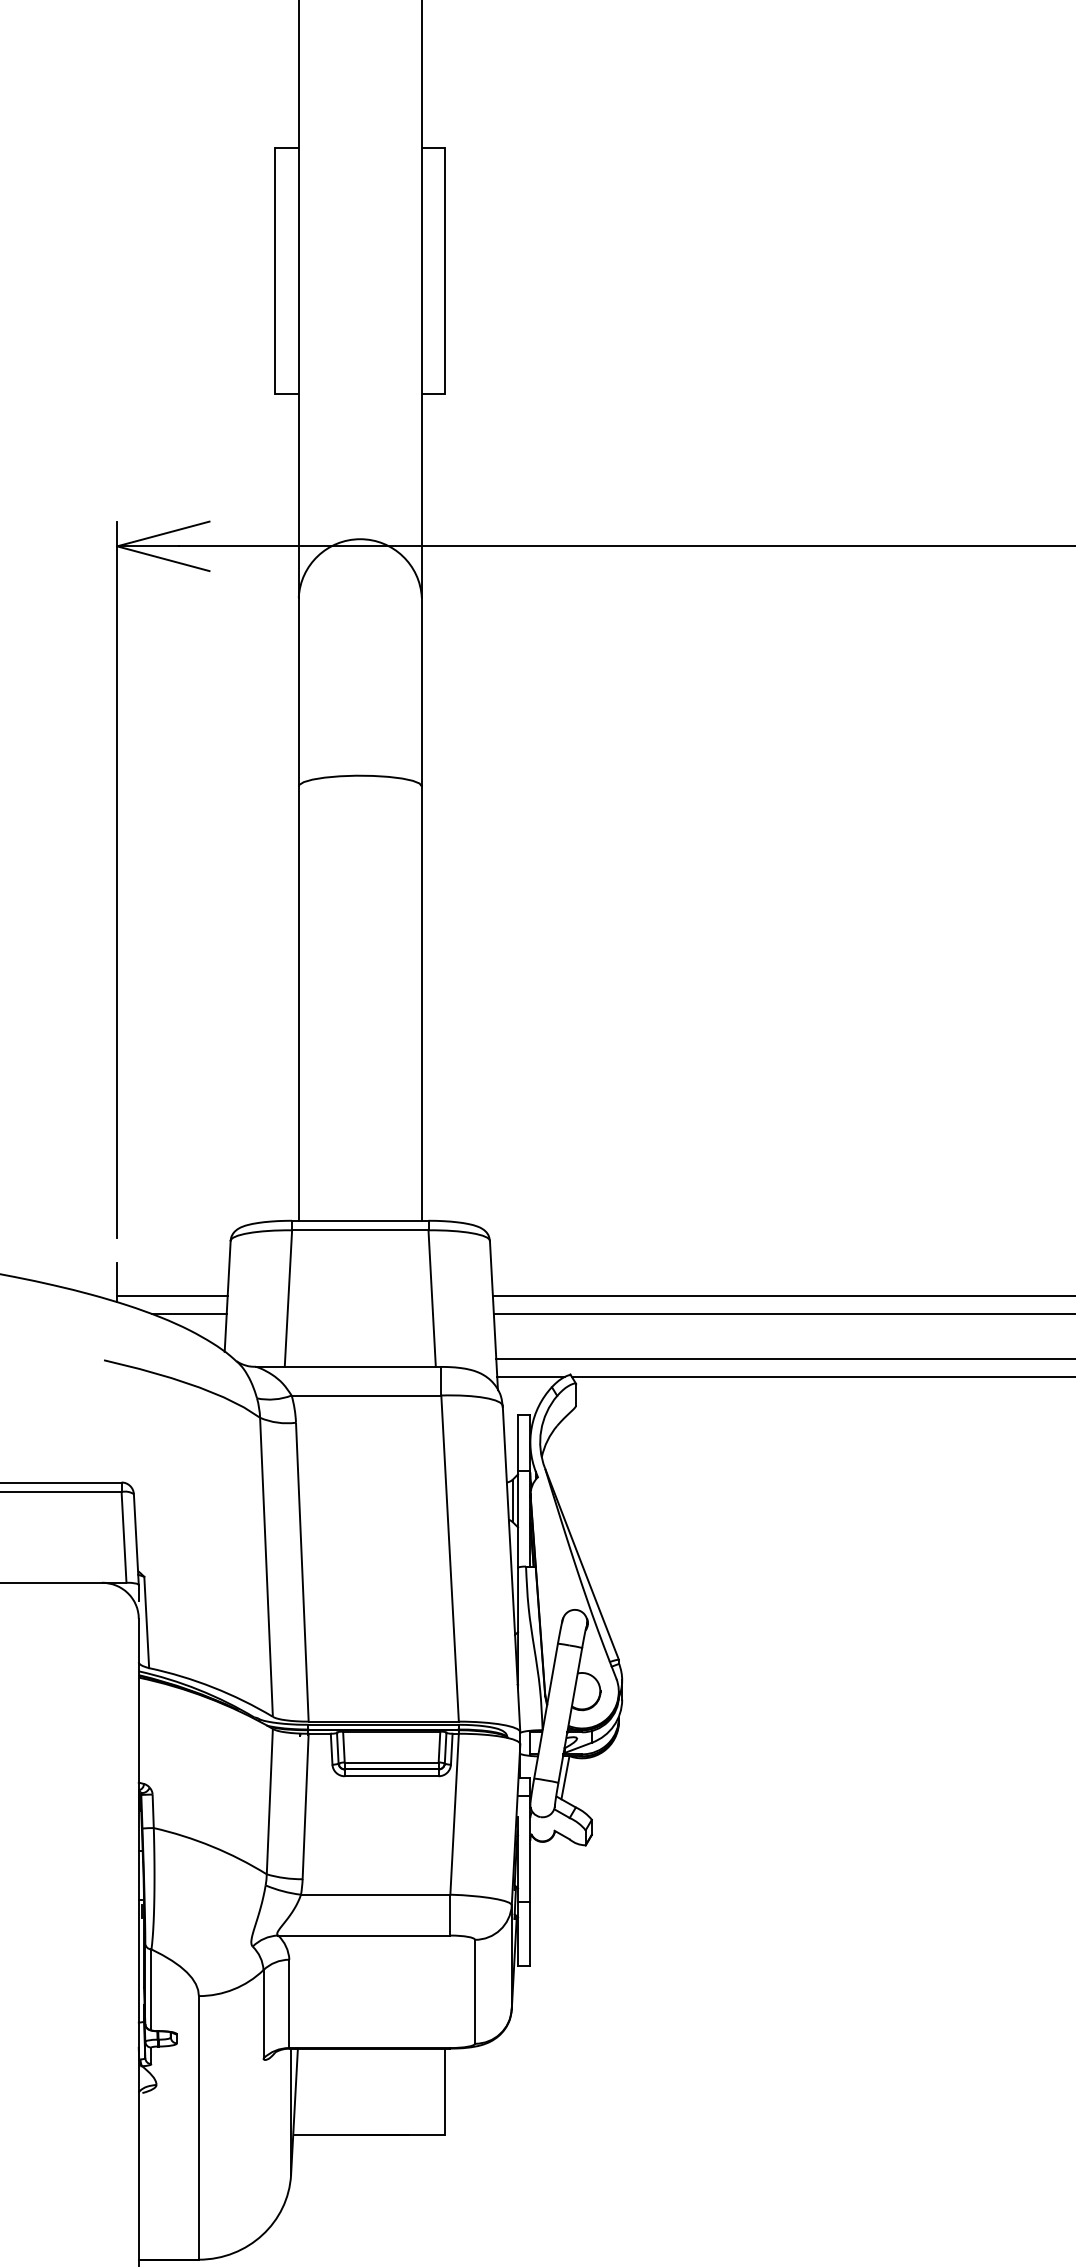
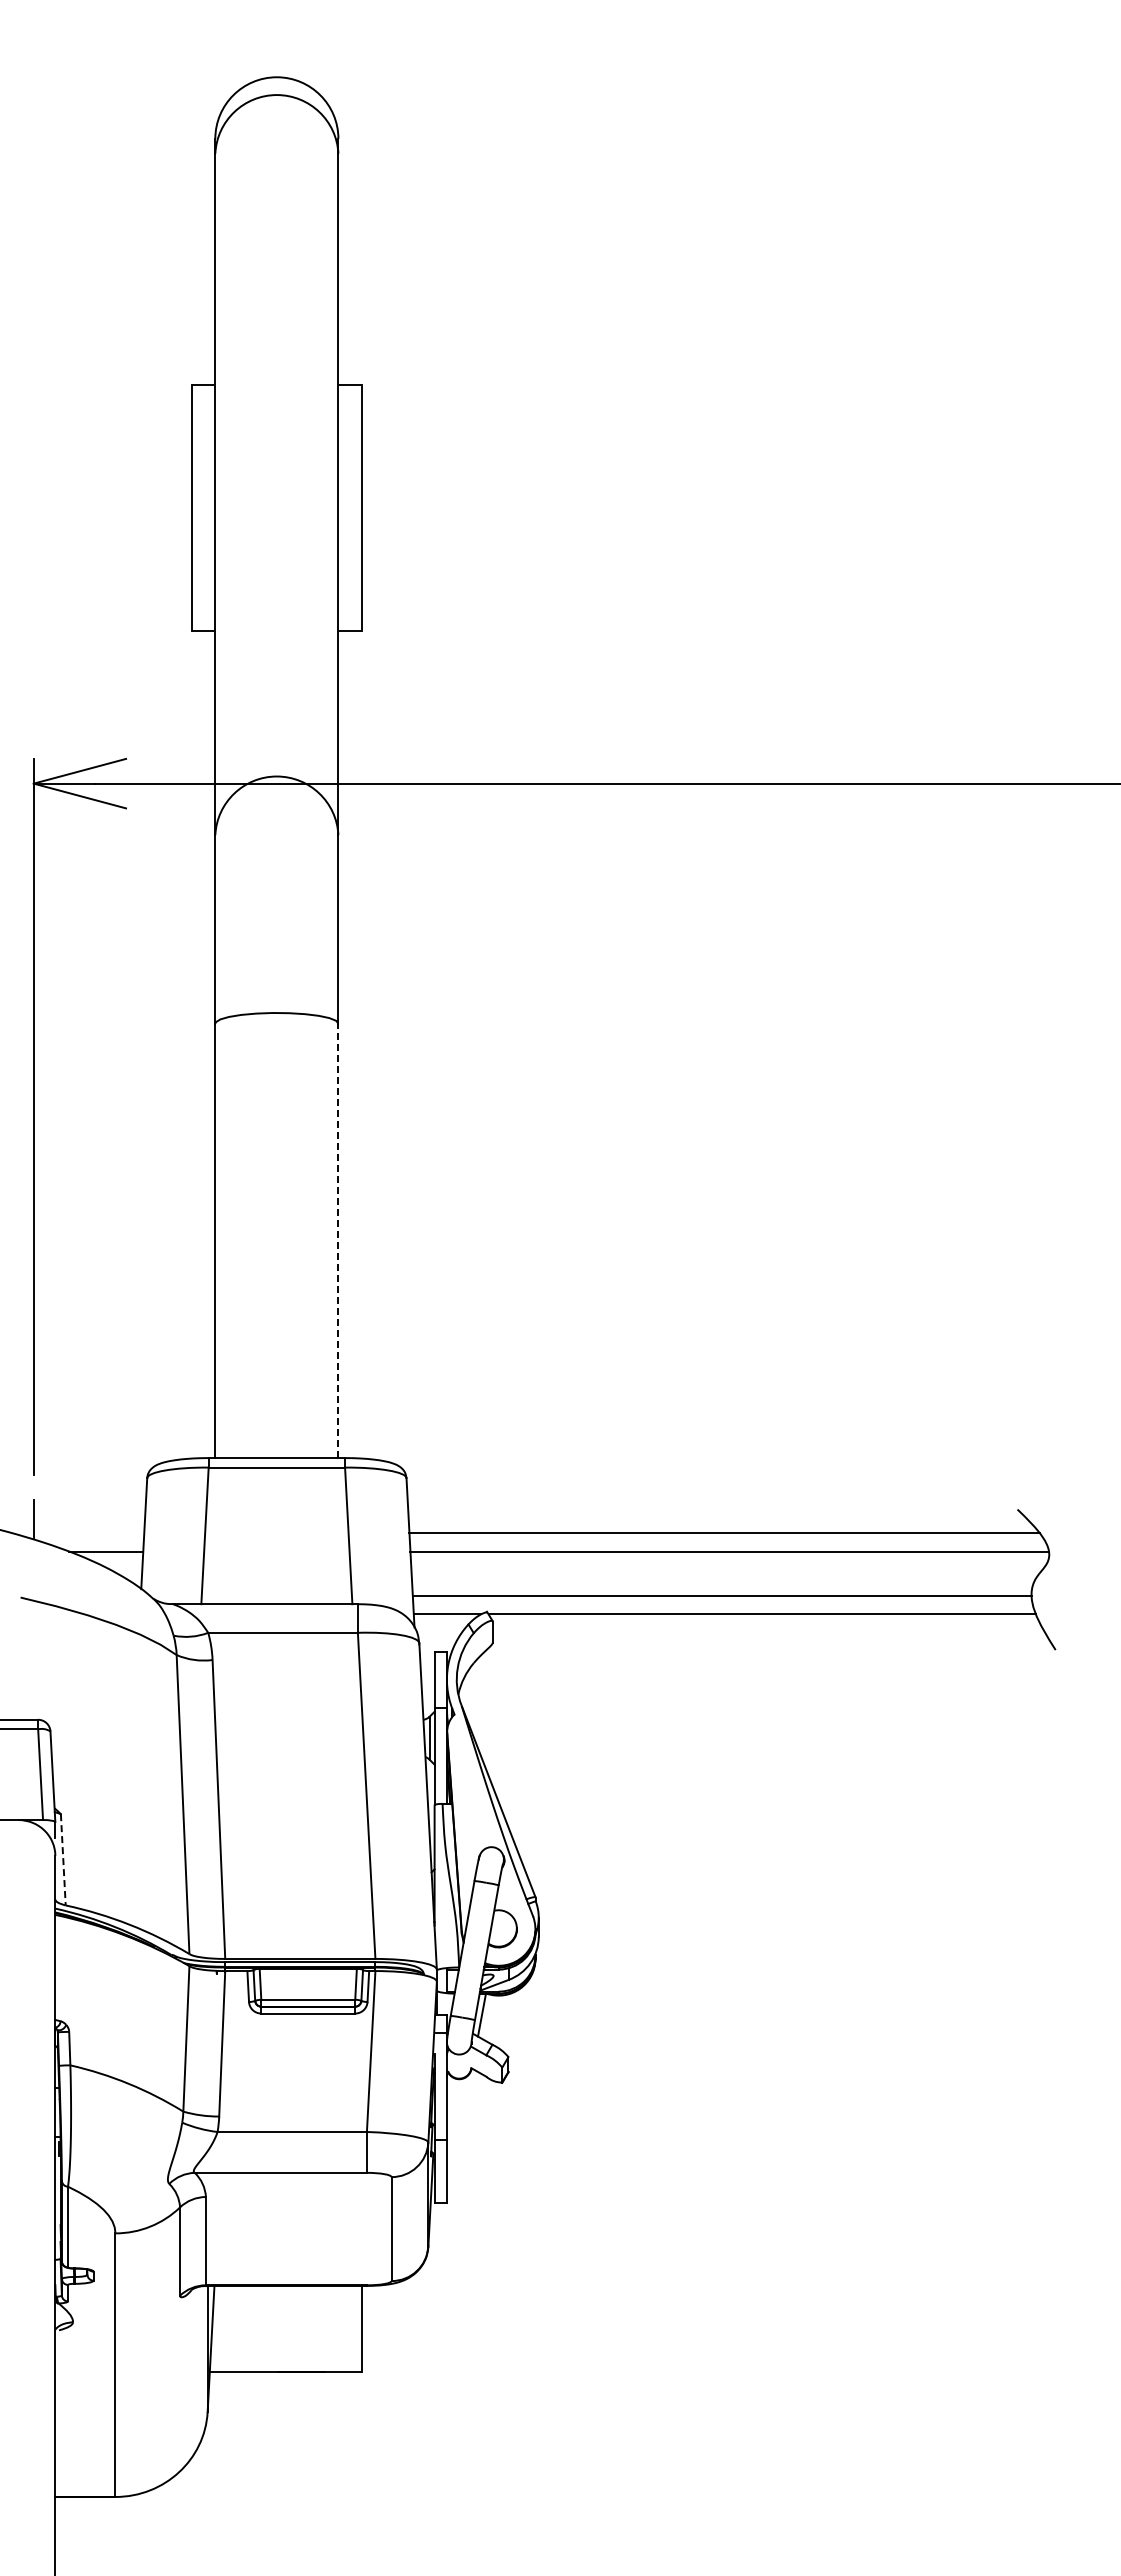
line: (421, 1003) -> (338, 1240), solid -> dashed
line: (171, 1296) -> (88, 1533), removed
line: (146, 1622) -> (63, 1859), solid -> dashed

